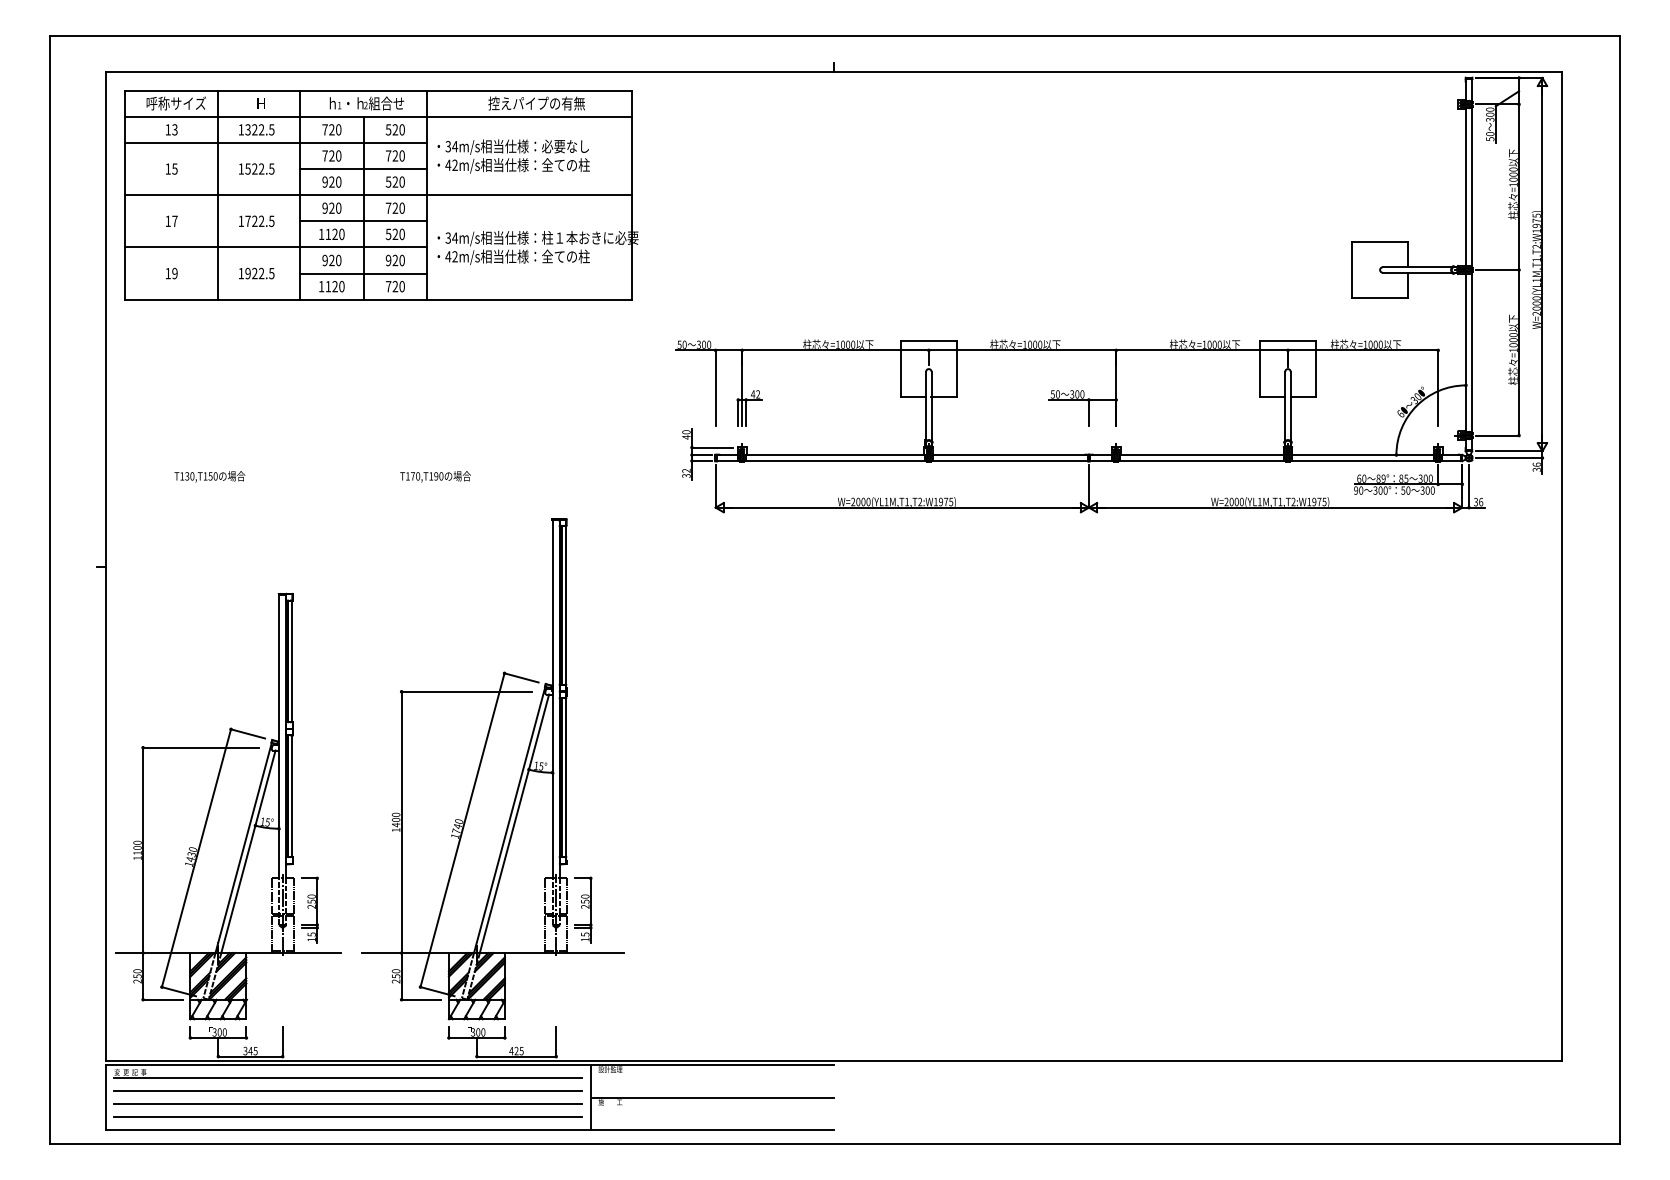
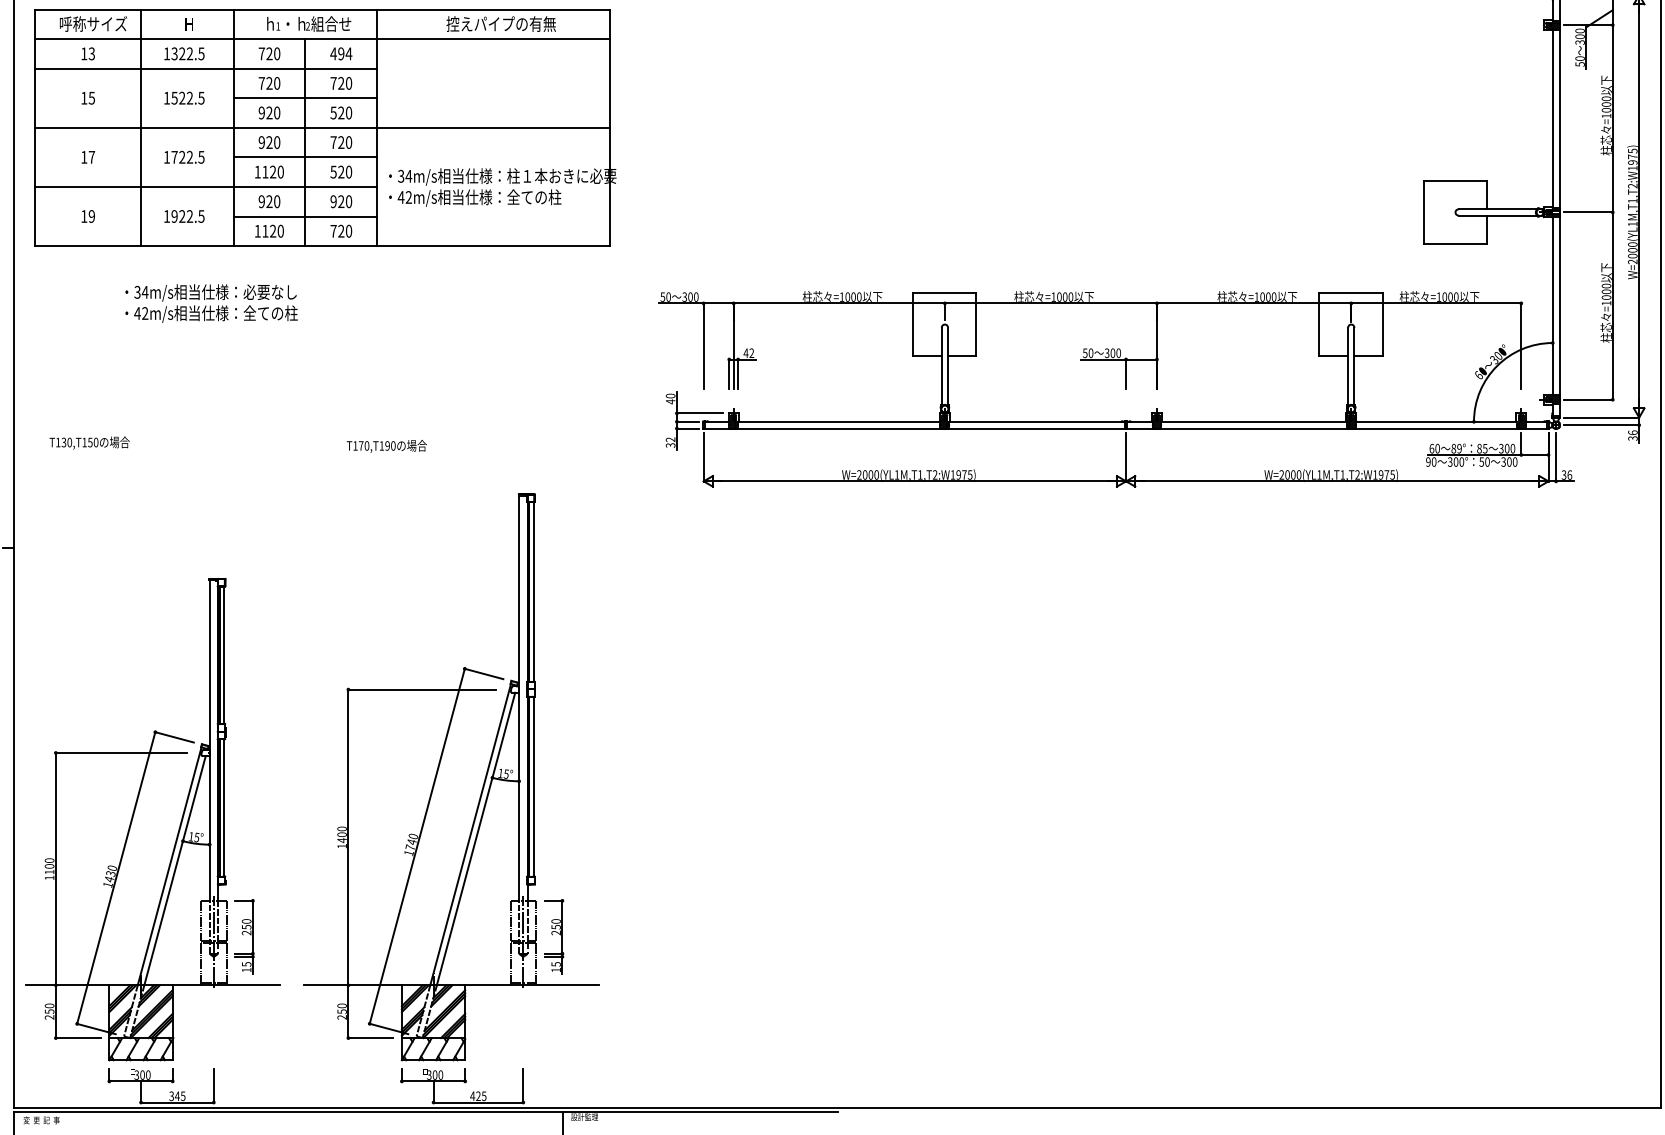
text: (395, 129) -> (341, 53), 520 -> 494
text: (513, 156) -> (211, 303), moved
text: (209, 476) -> (89, 442), moved
line: (348, 1078) -> (288, 1127), removed

